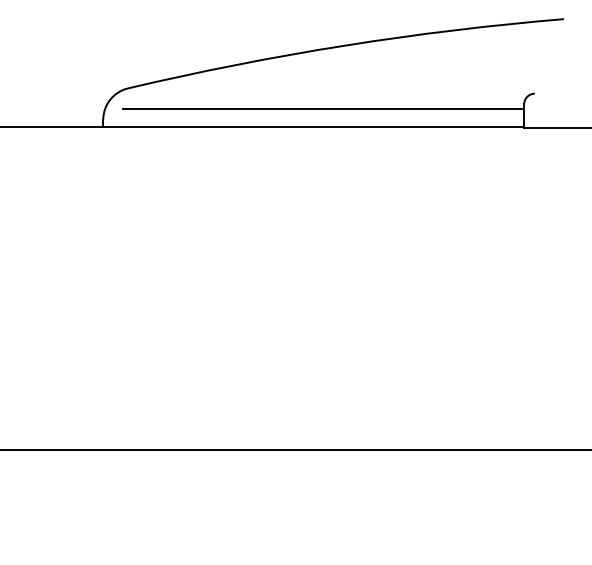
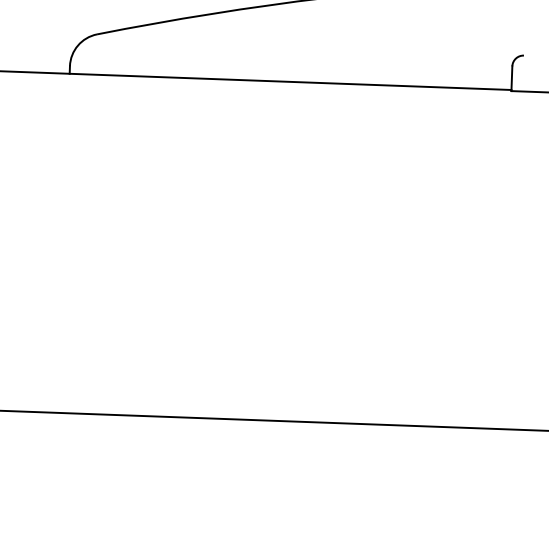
line: (323, 108) -> (301, 62), removed

